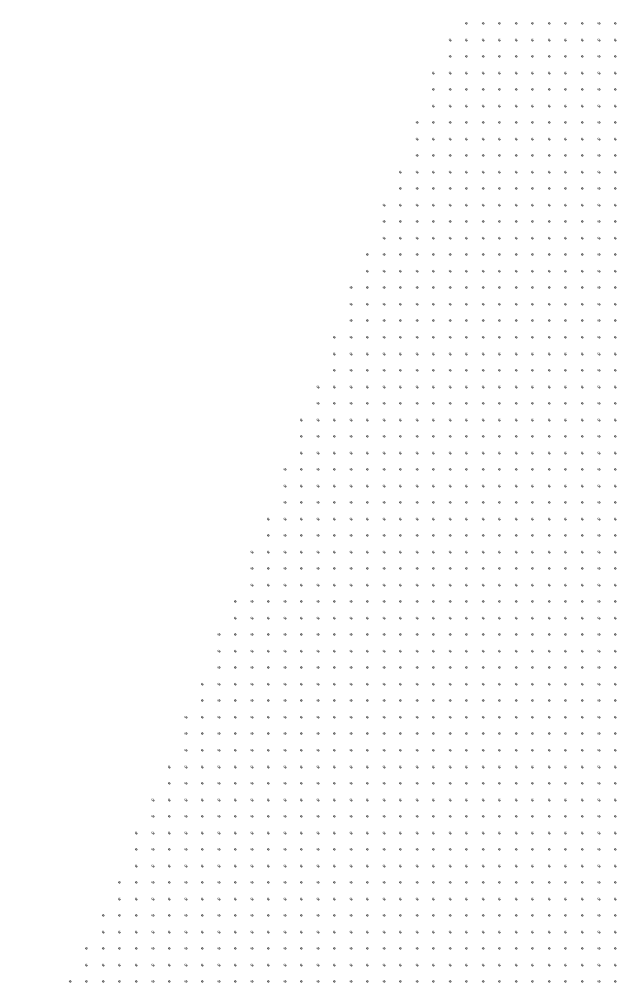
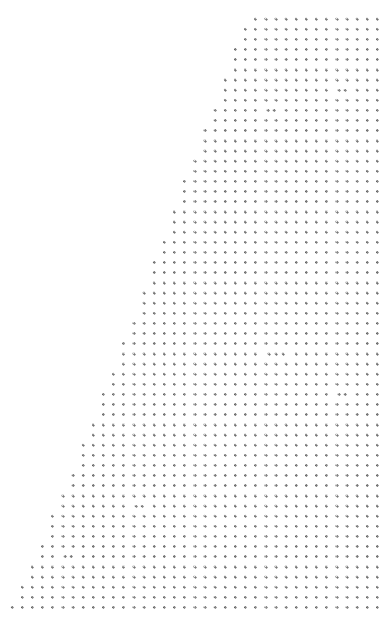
part: (606, 139) -> (341, 90), size x0.6
part: (491, 172) -> (270, 110), size x0.6
part: (499, 568) -> (275, 353), size x0.7
part: (606, 634) -> (341, 394), size x0.6
part: (276, 817) -> (138, 506), size x0.6
part: (160, 898) -> (67, 556), size x0.6

